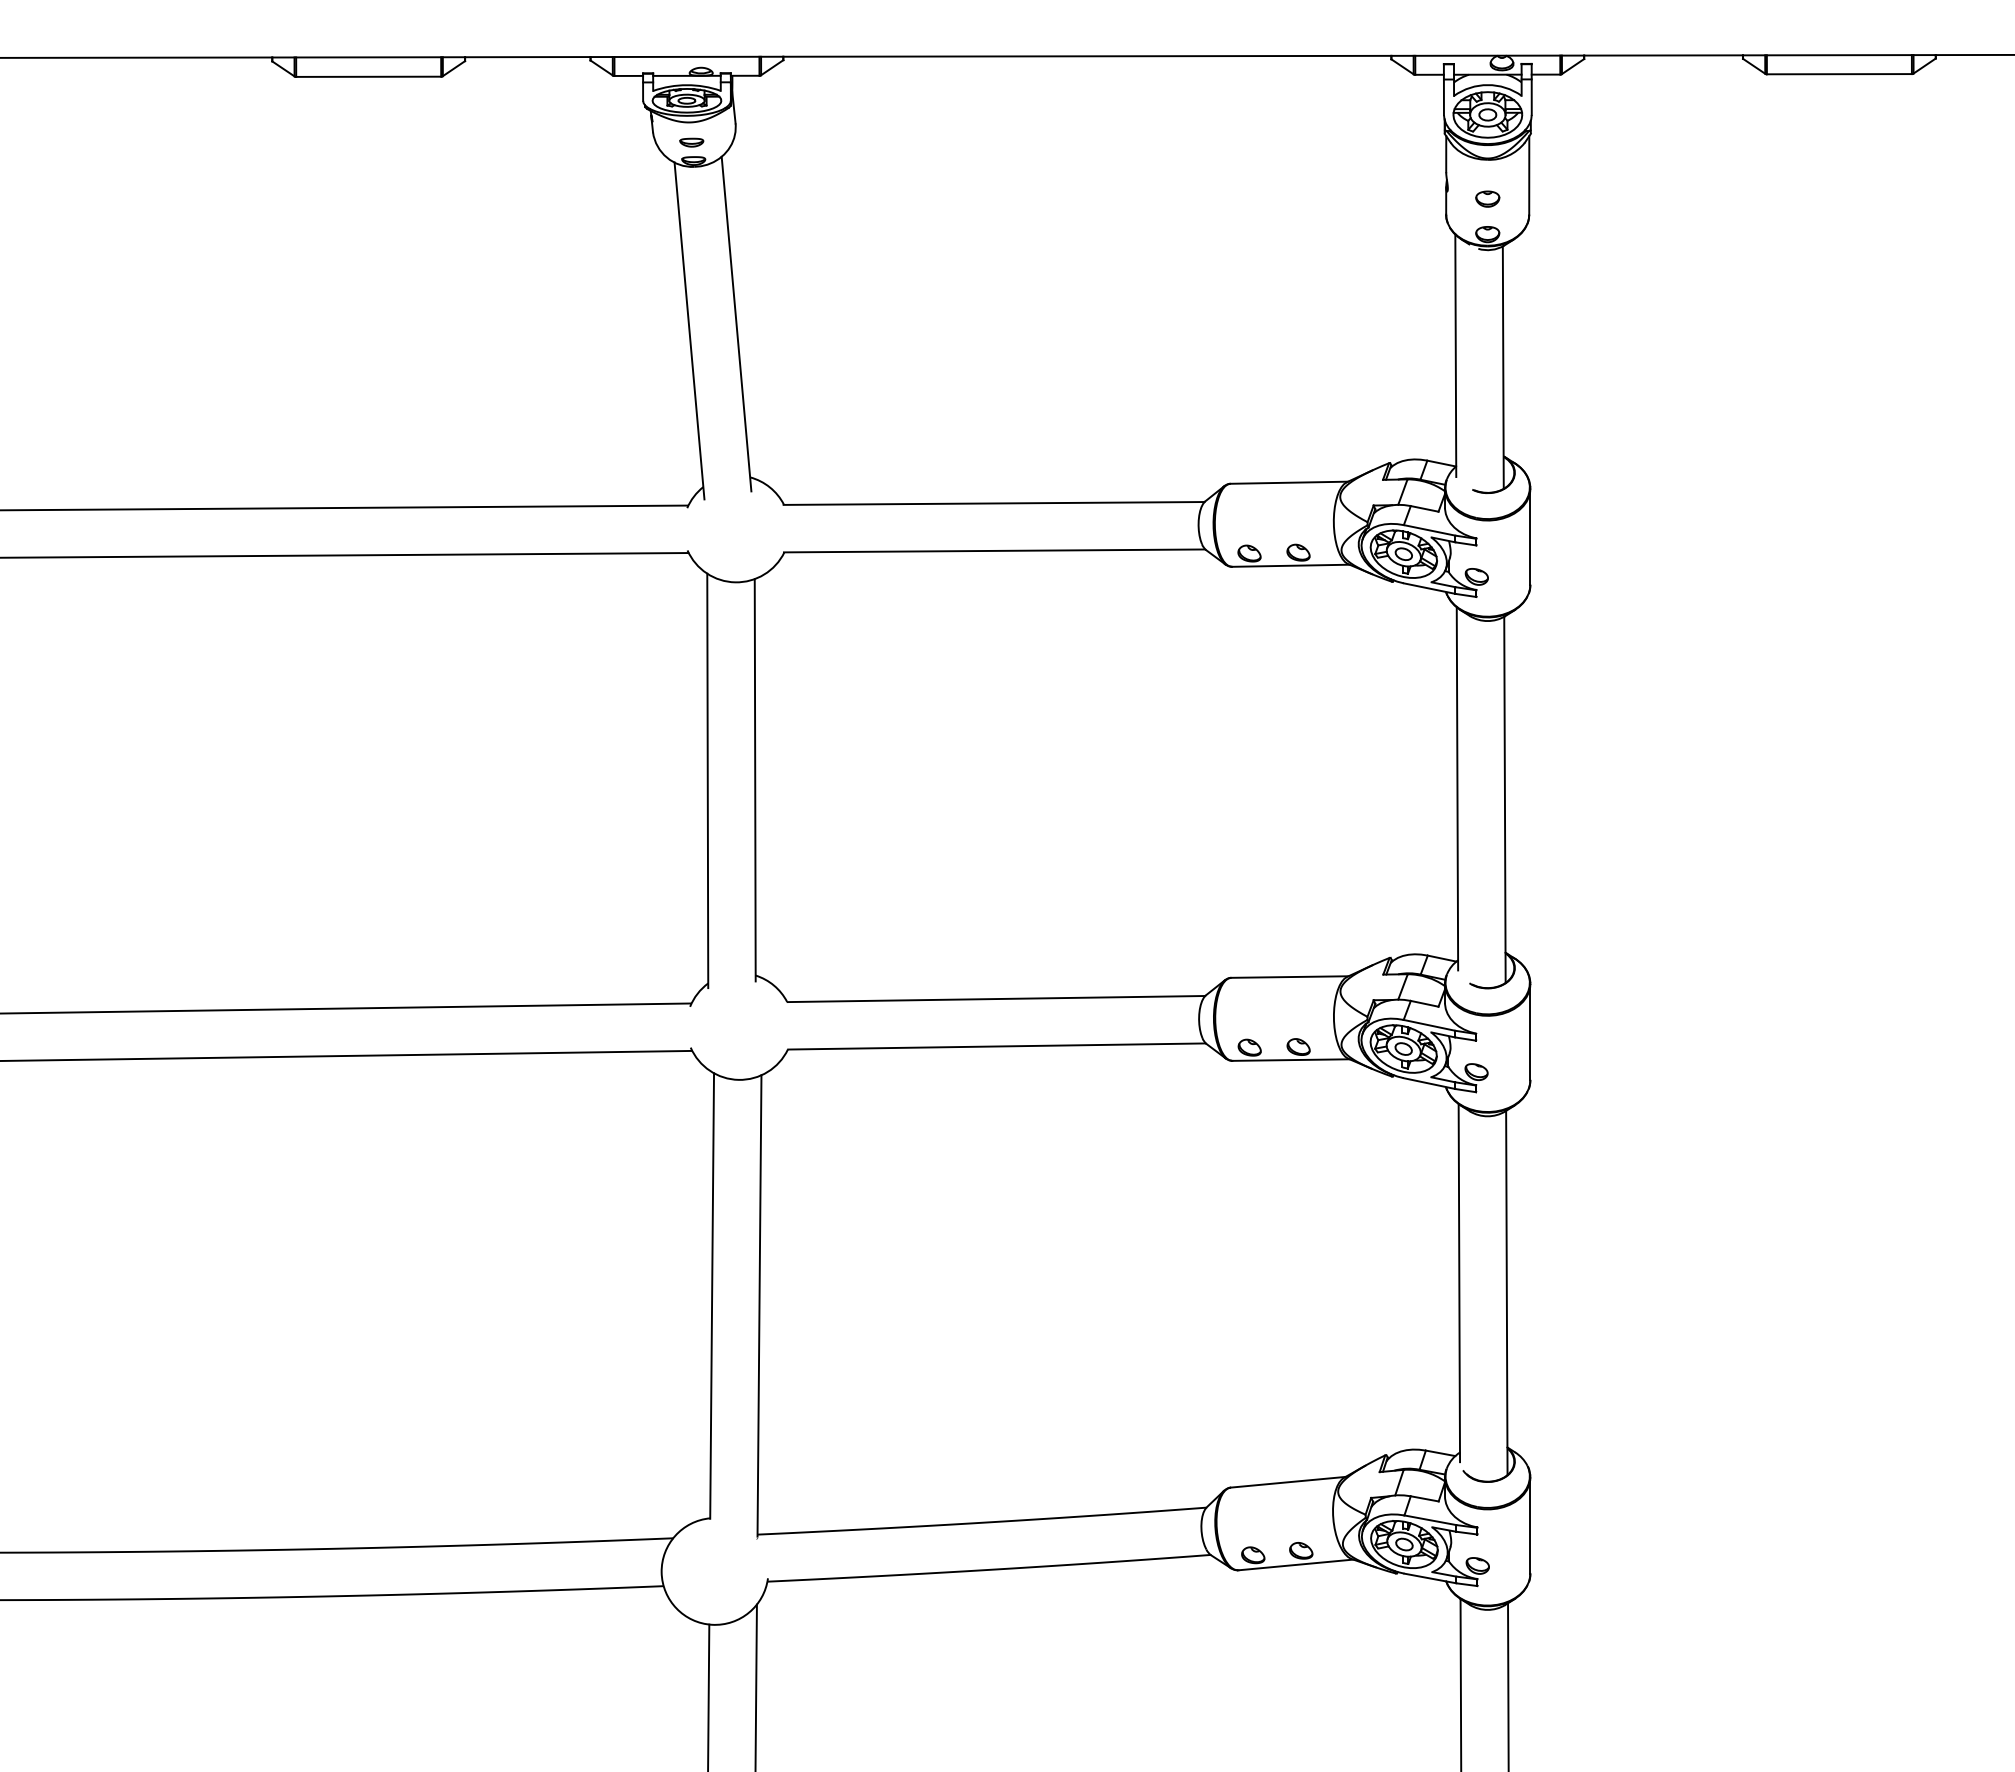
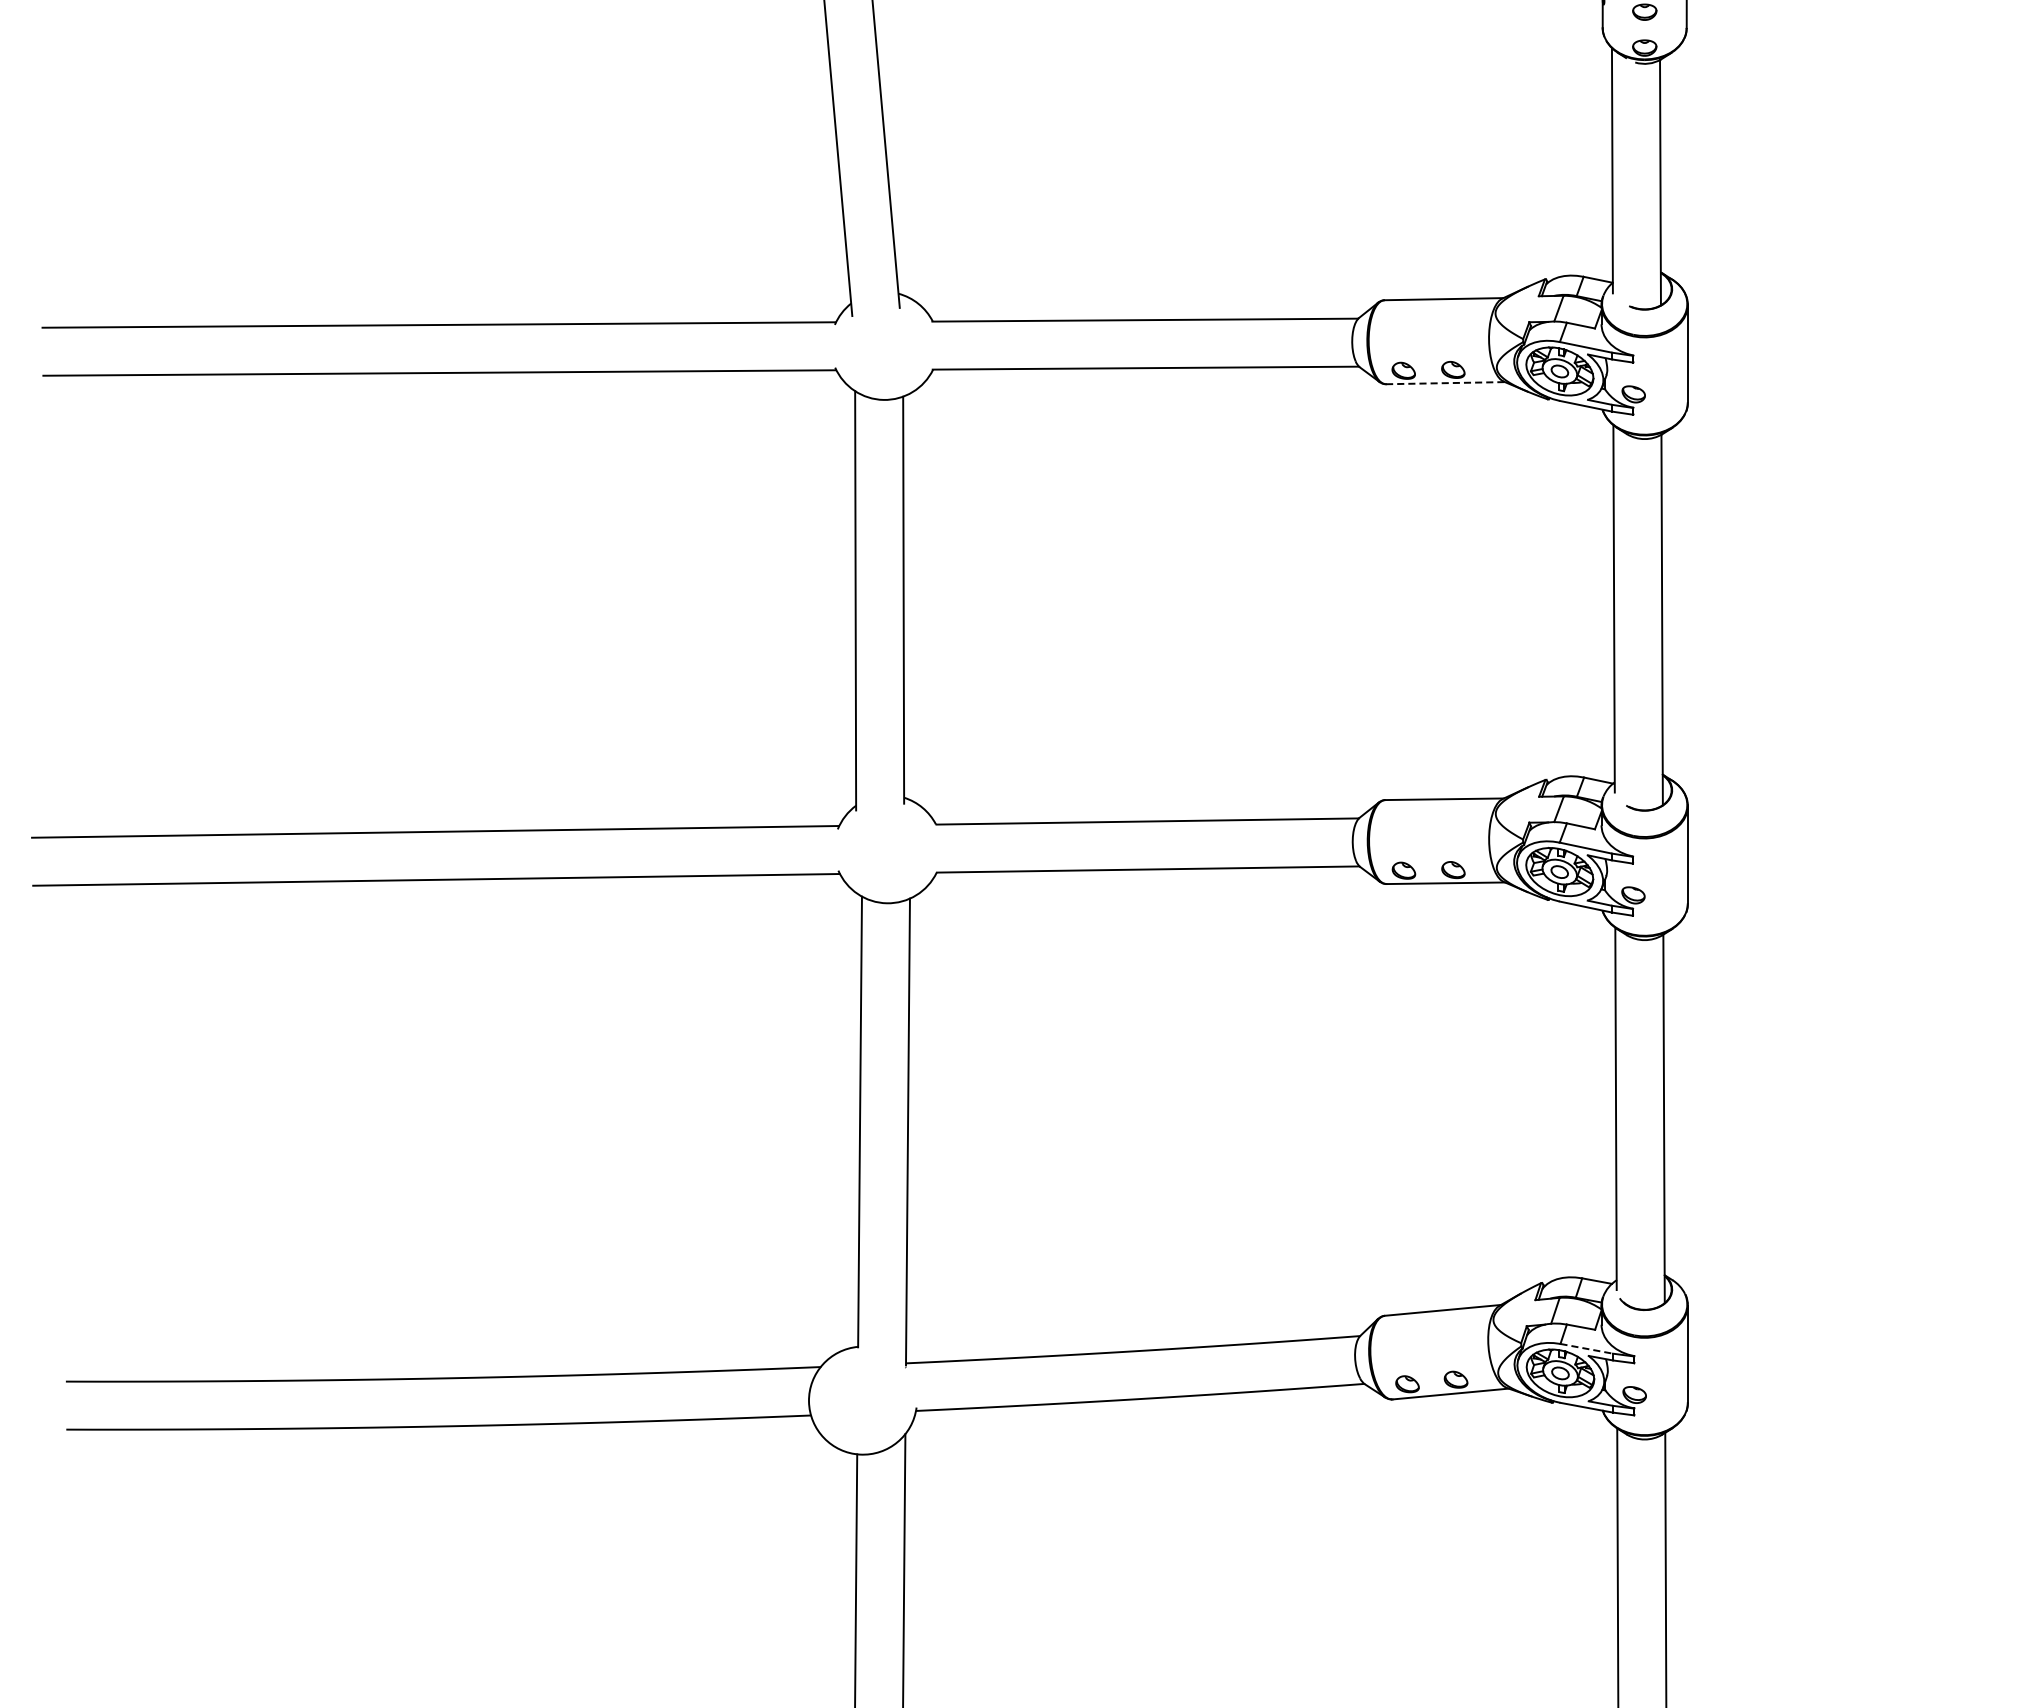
line: (1290, 565) -> (1445, 382), solid -> dashed
line: (1430, 1520) -> (1586, 1349), solid -> dashed

